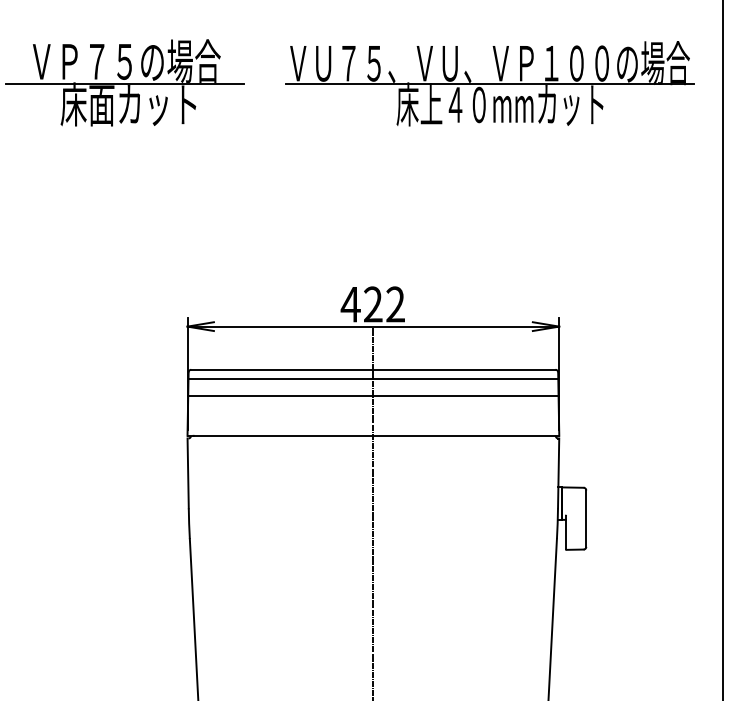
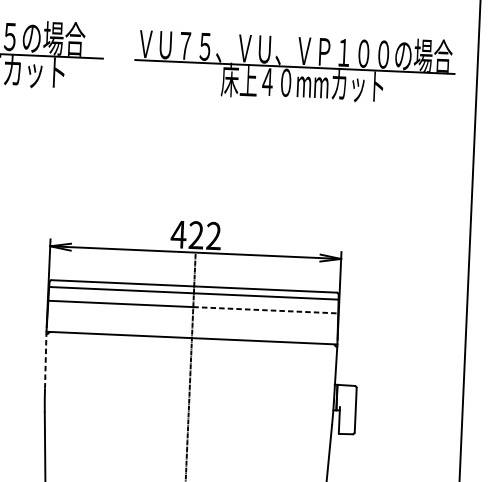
line: (465, 396) -> (265, 310), solid -> dashed
line: (188, 473) -> (45, 361), solid -> dashed

